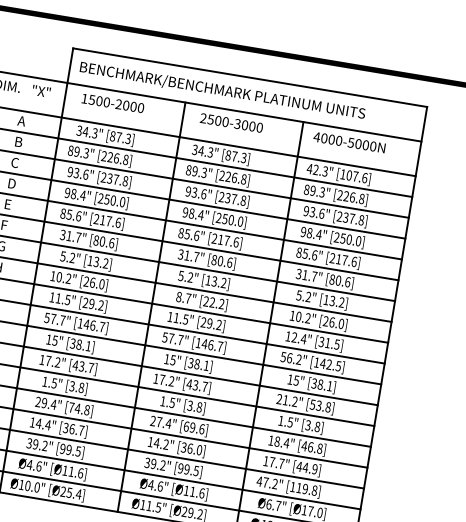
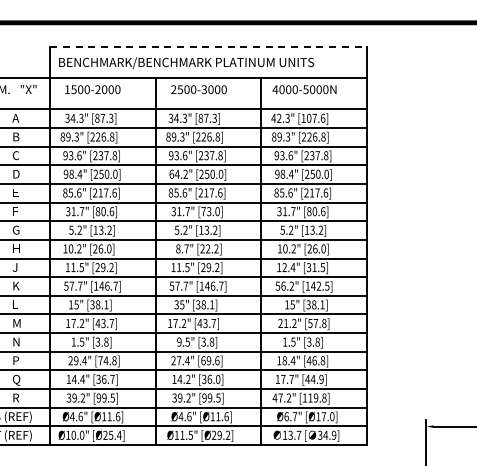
line: (251, 77) -> (209, 47), solid -> dashed
text: (193, 212) -> (178, 173), 98.4" -> 64.2"
text: (221, 261) -> (210, 211), [80.6] -> [73.0]
text: (166, 358) -> (176, 304), 15" -> 35"
text: (163, 400) -> (179, 341), 1.5" -> 9.5"
text: (318, 405) -> (315, 323), [53.8] -> [57.8]

